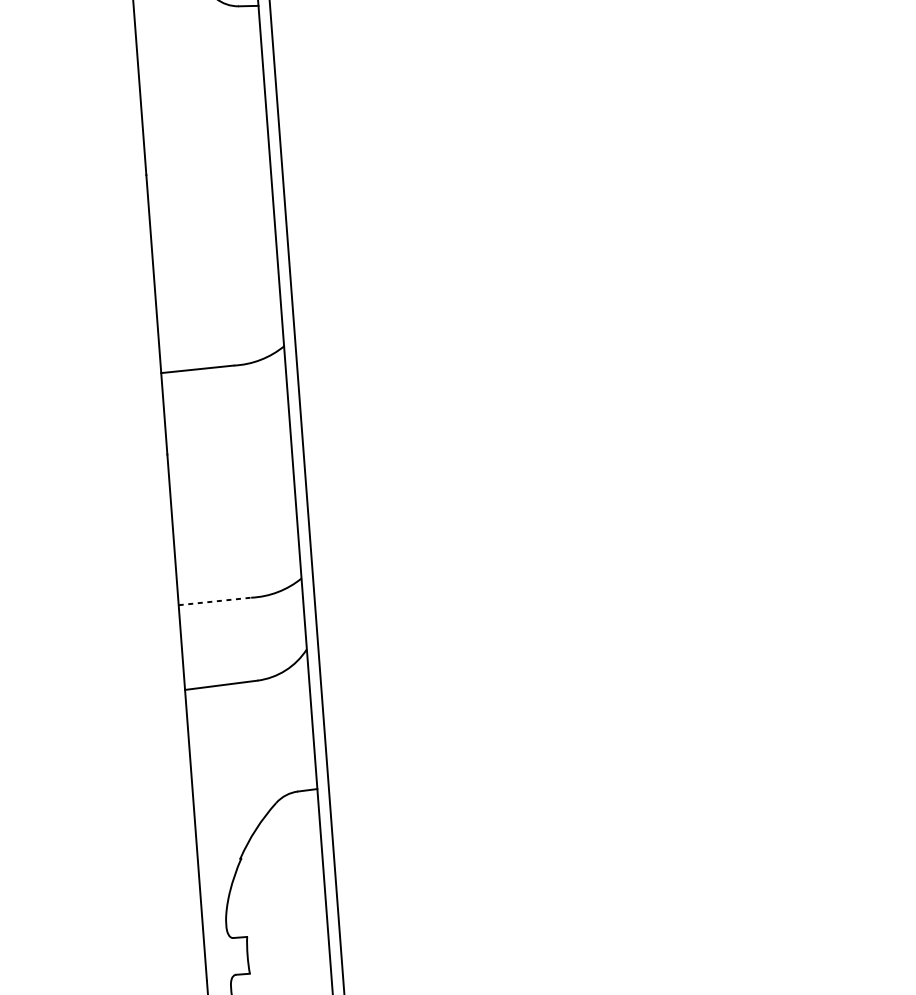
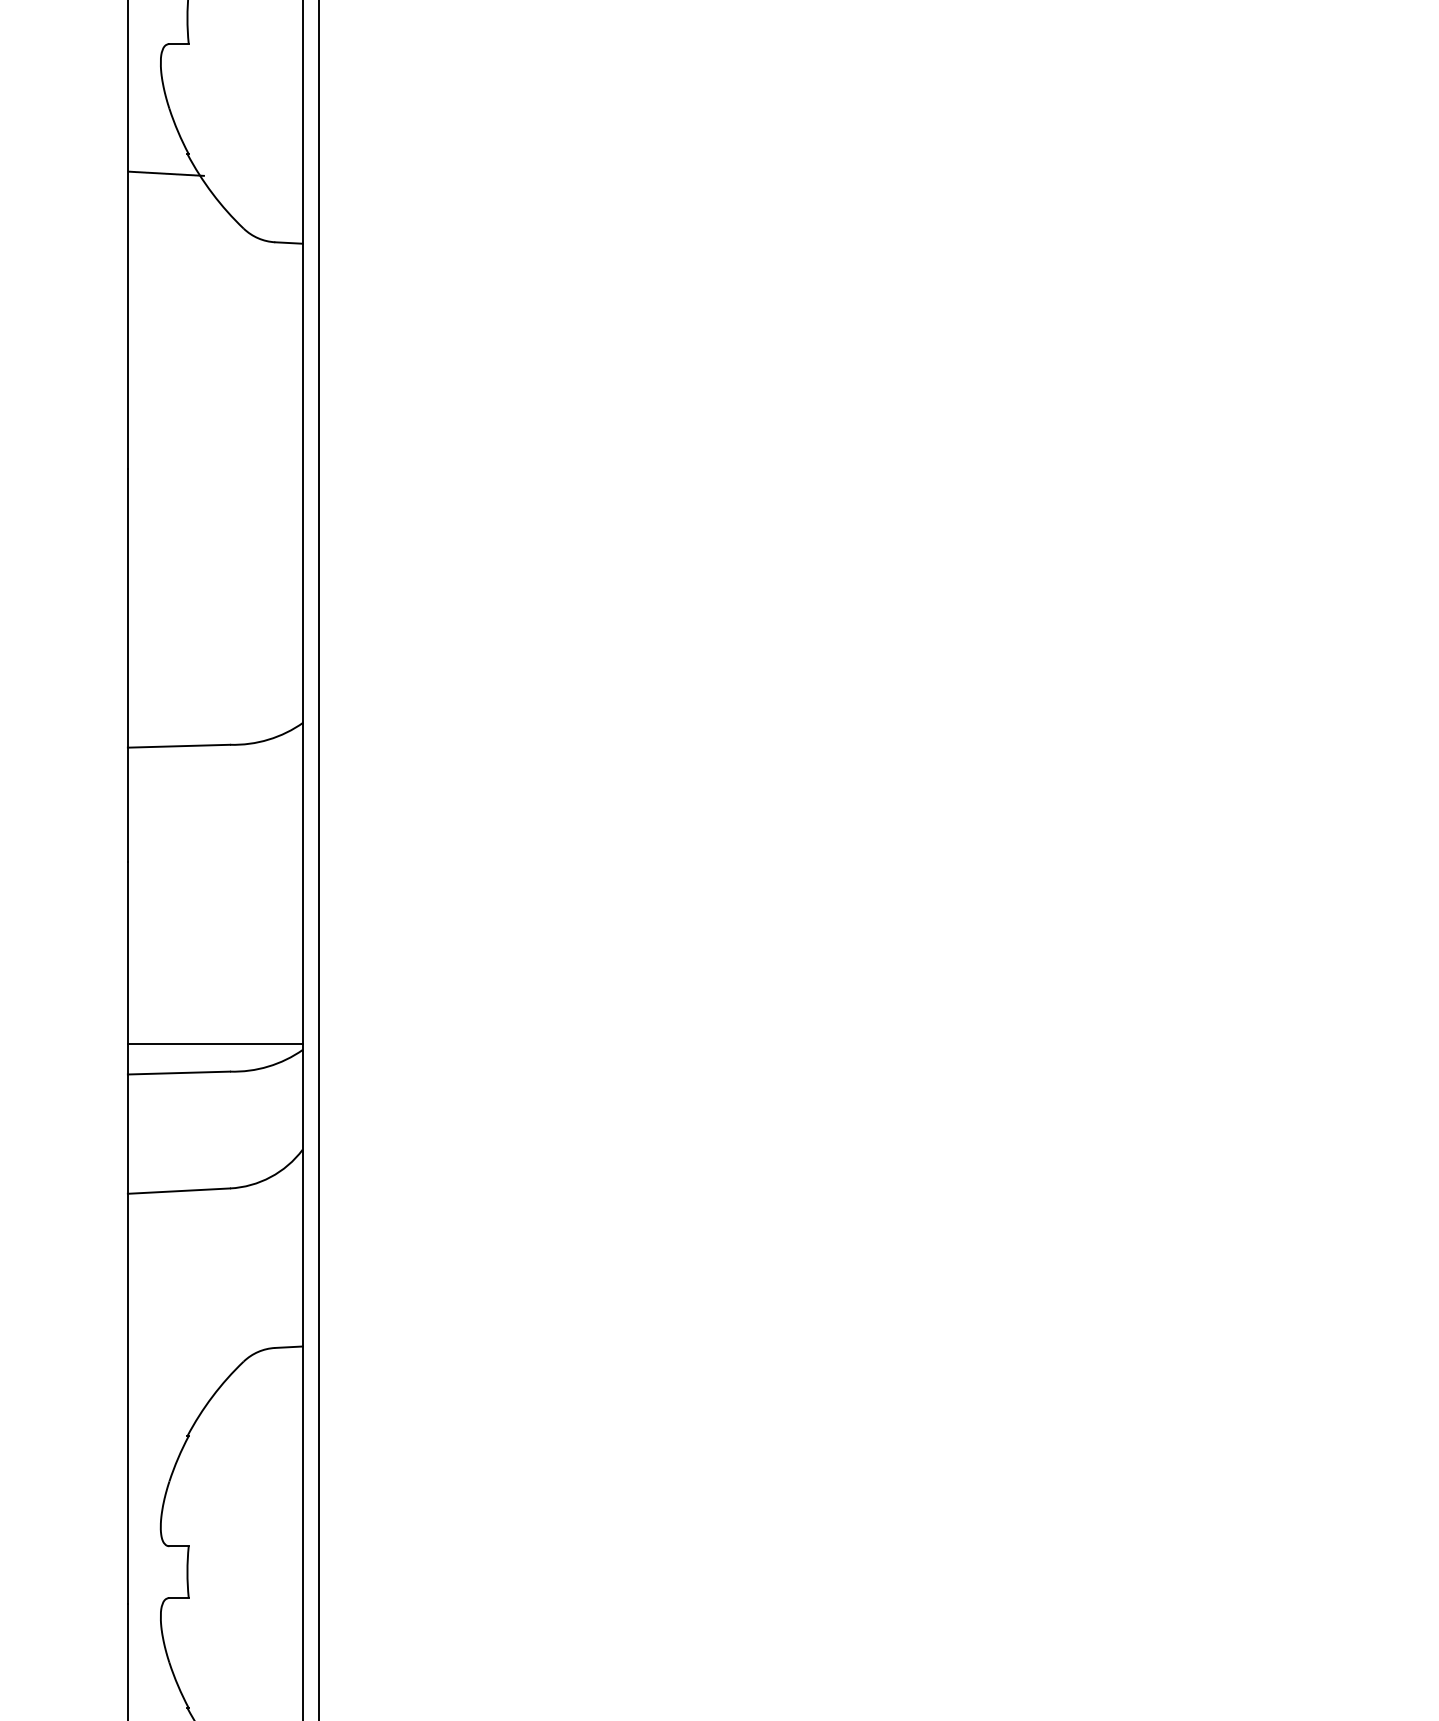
line: (238, 578) -> (214, 1043), added
line: (215, 601) -> (179, 1073), dashed -> solid

